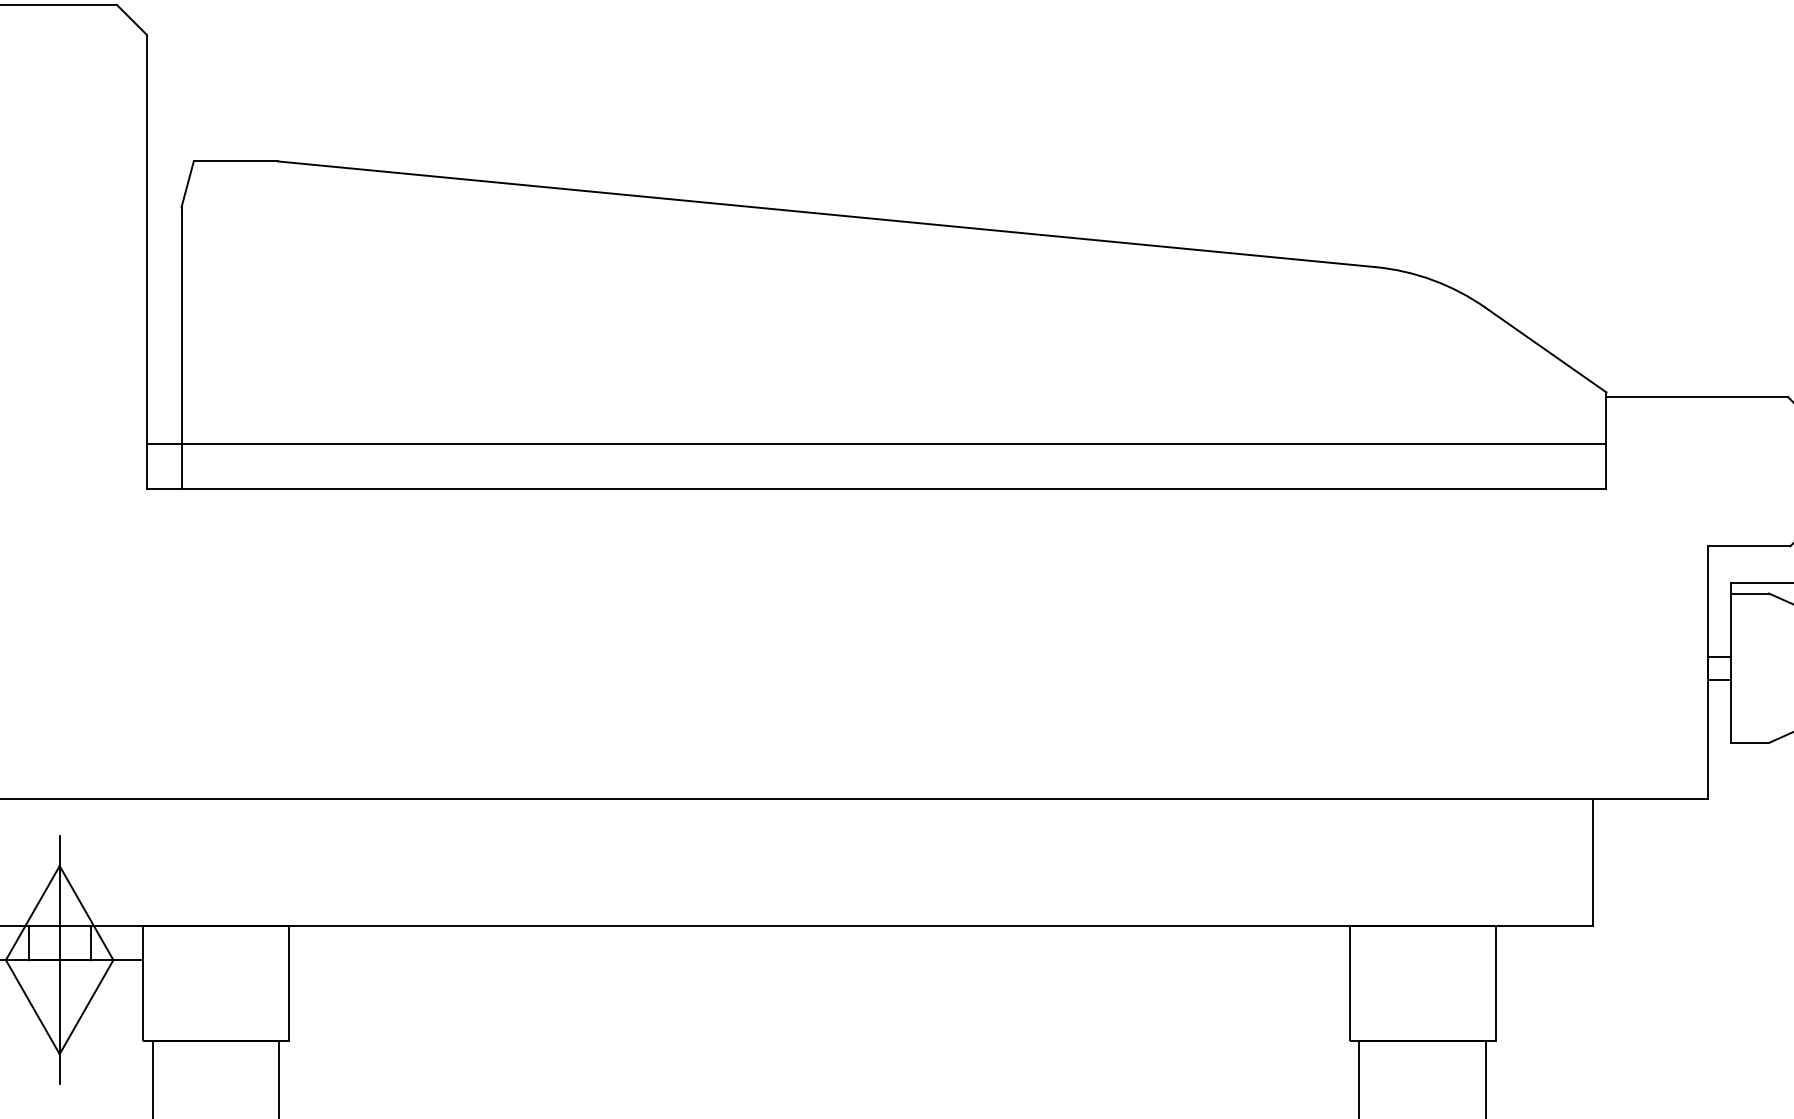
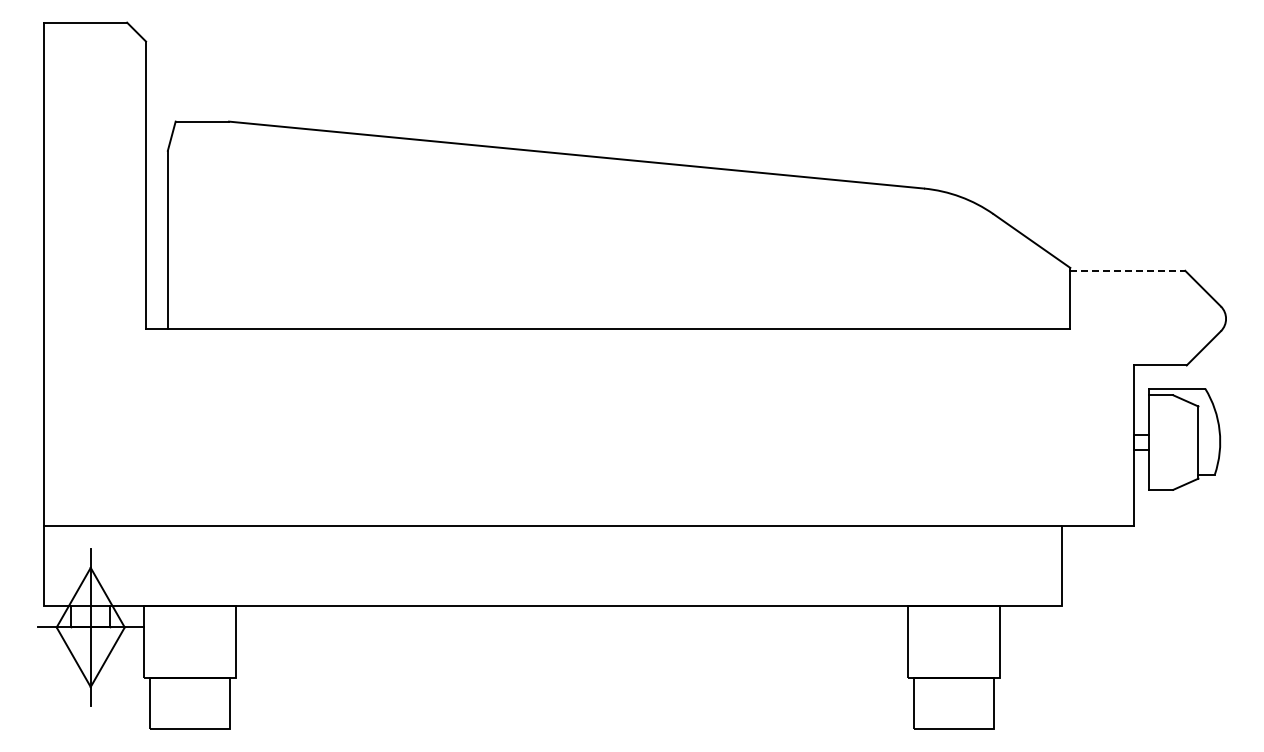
line: (1698, 396) -> (1128, 270), solid -> dashed
line: (877, 443) -> (608, 300), removed

